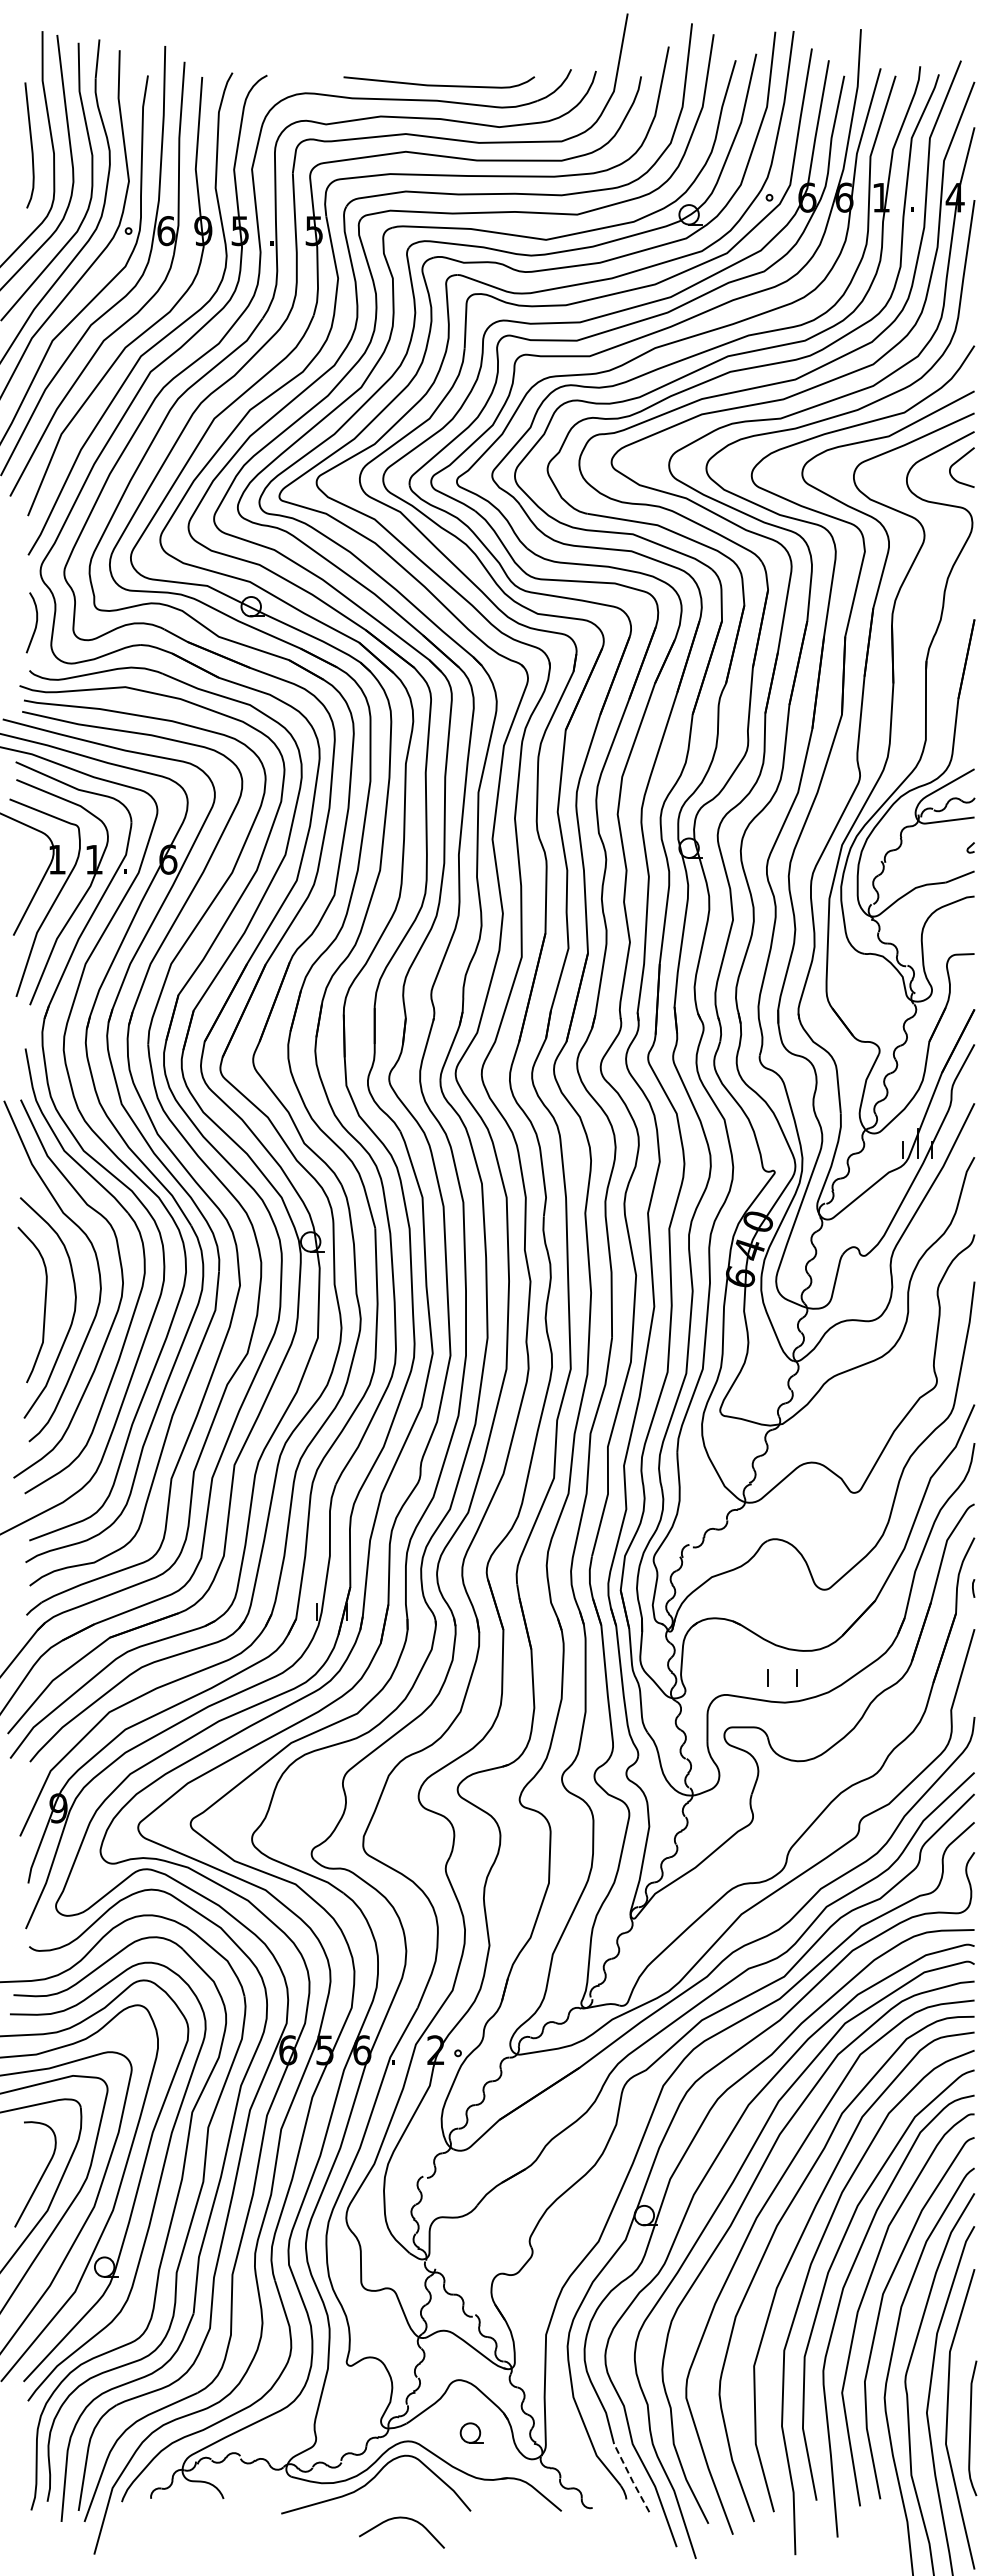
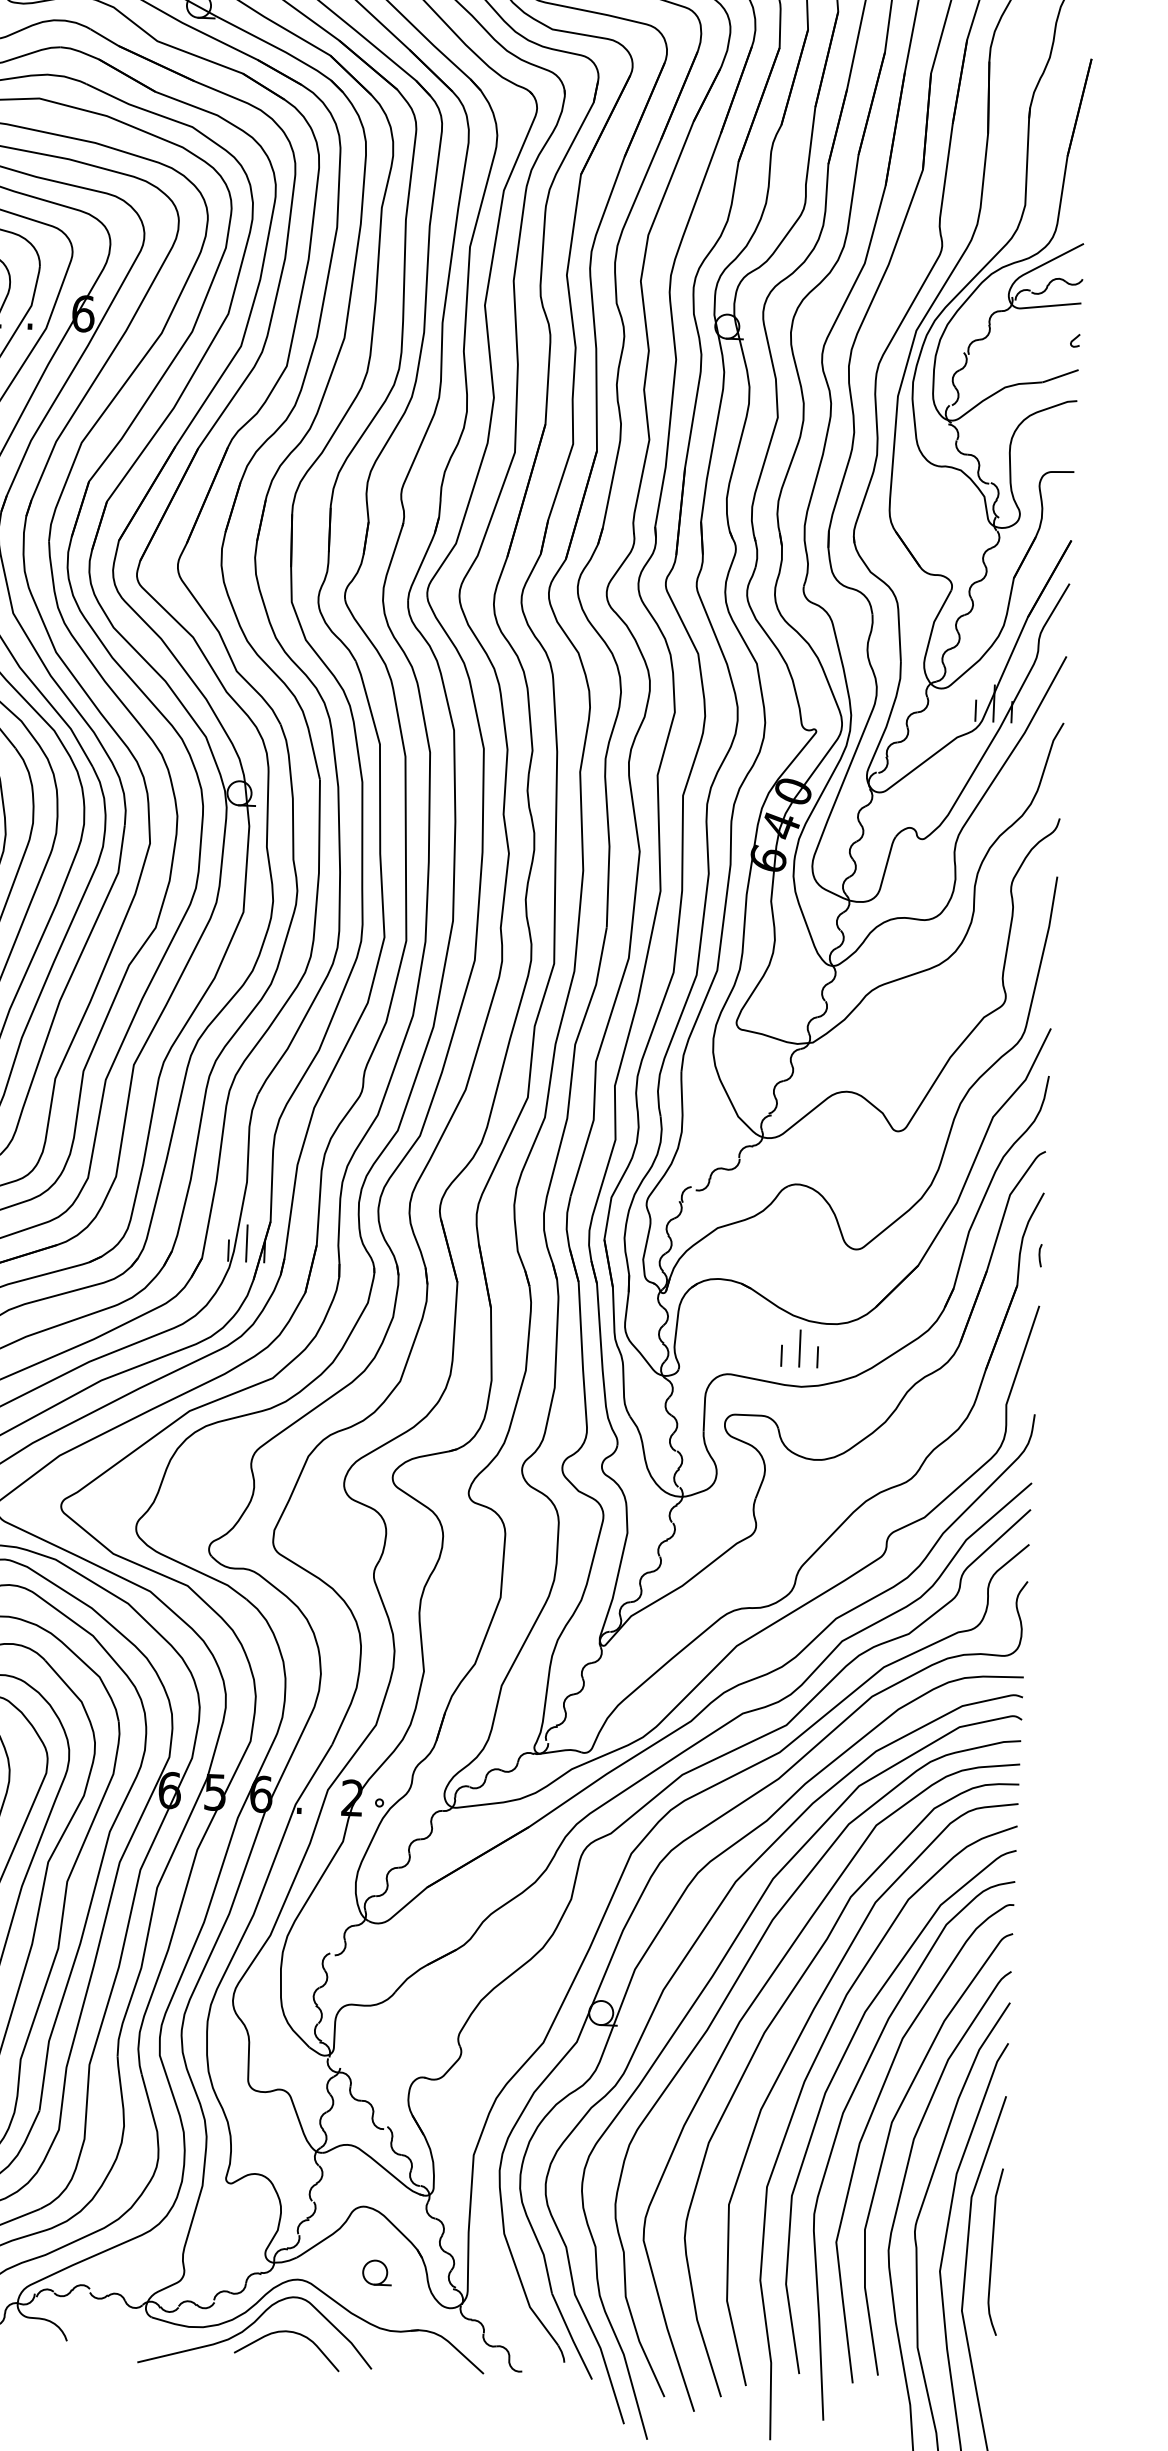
line: (331, 1605) -> (246, 1243), added
line: (782, 1671) -> (799, 1348), added
curve: (971, 2428) -> (993, 2252), moved
line: (631, 2478) -> (571, 2337), dashed -> solid
curve: (401, 2518) -> (287, 2332), moved

